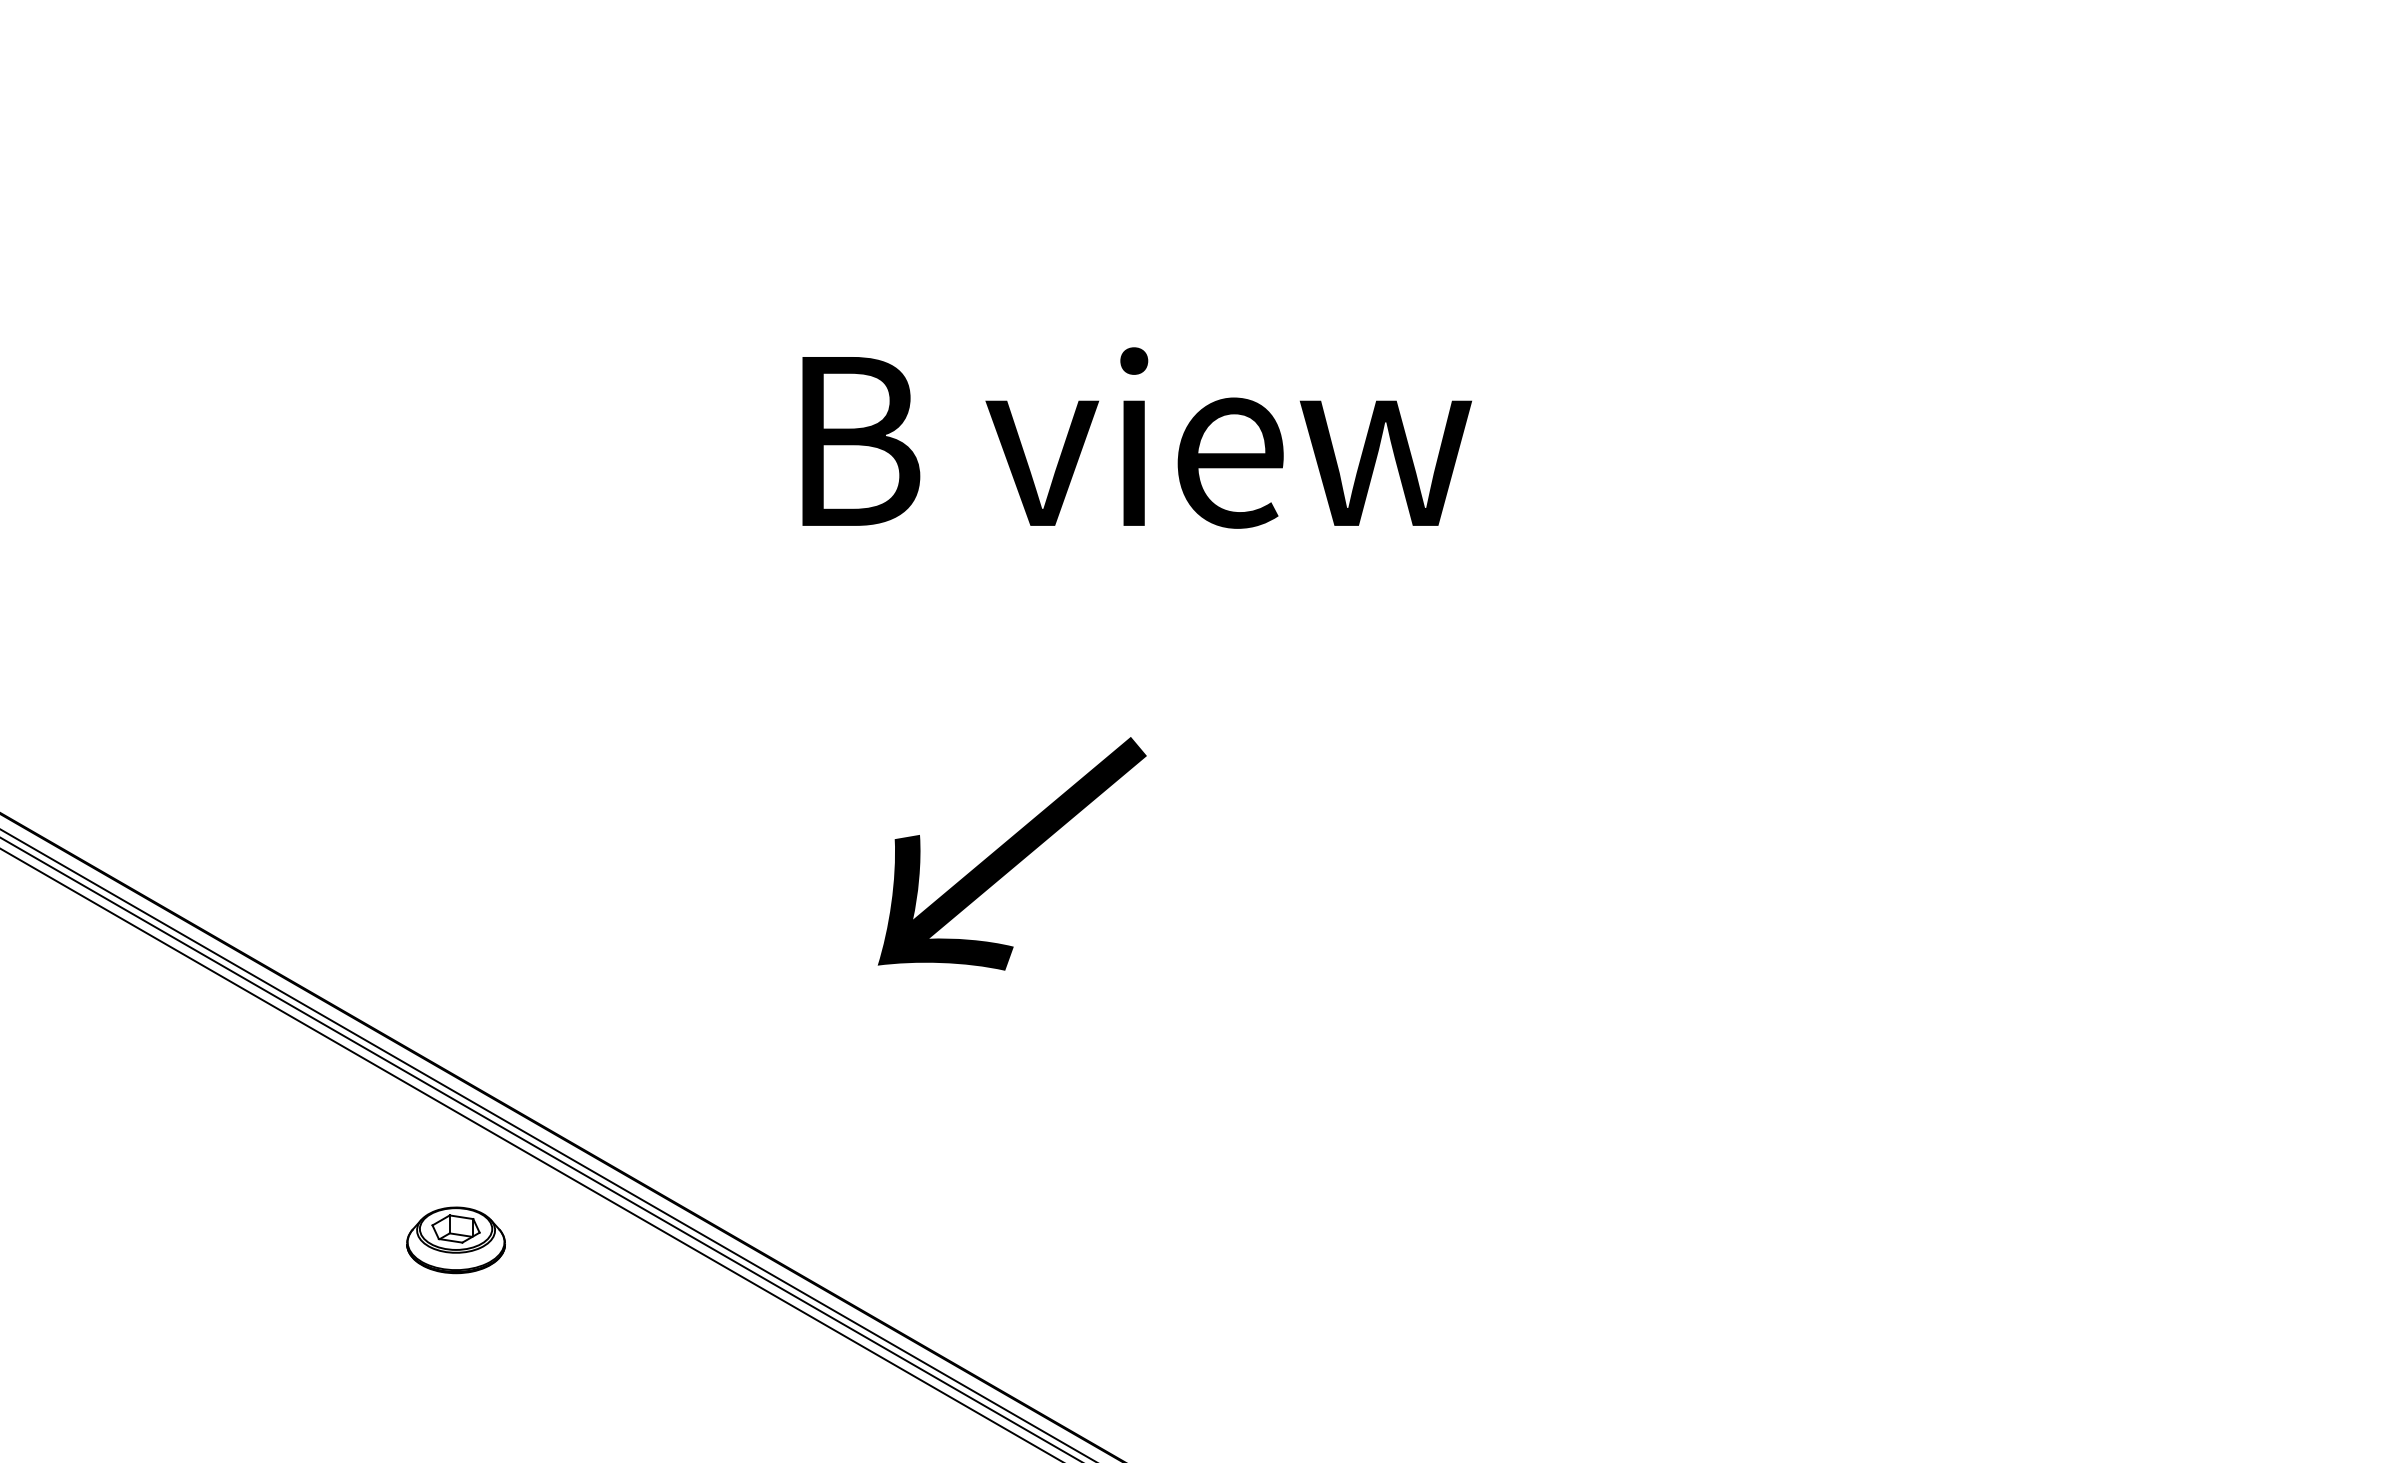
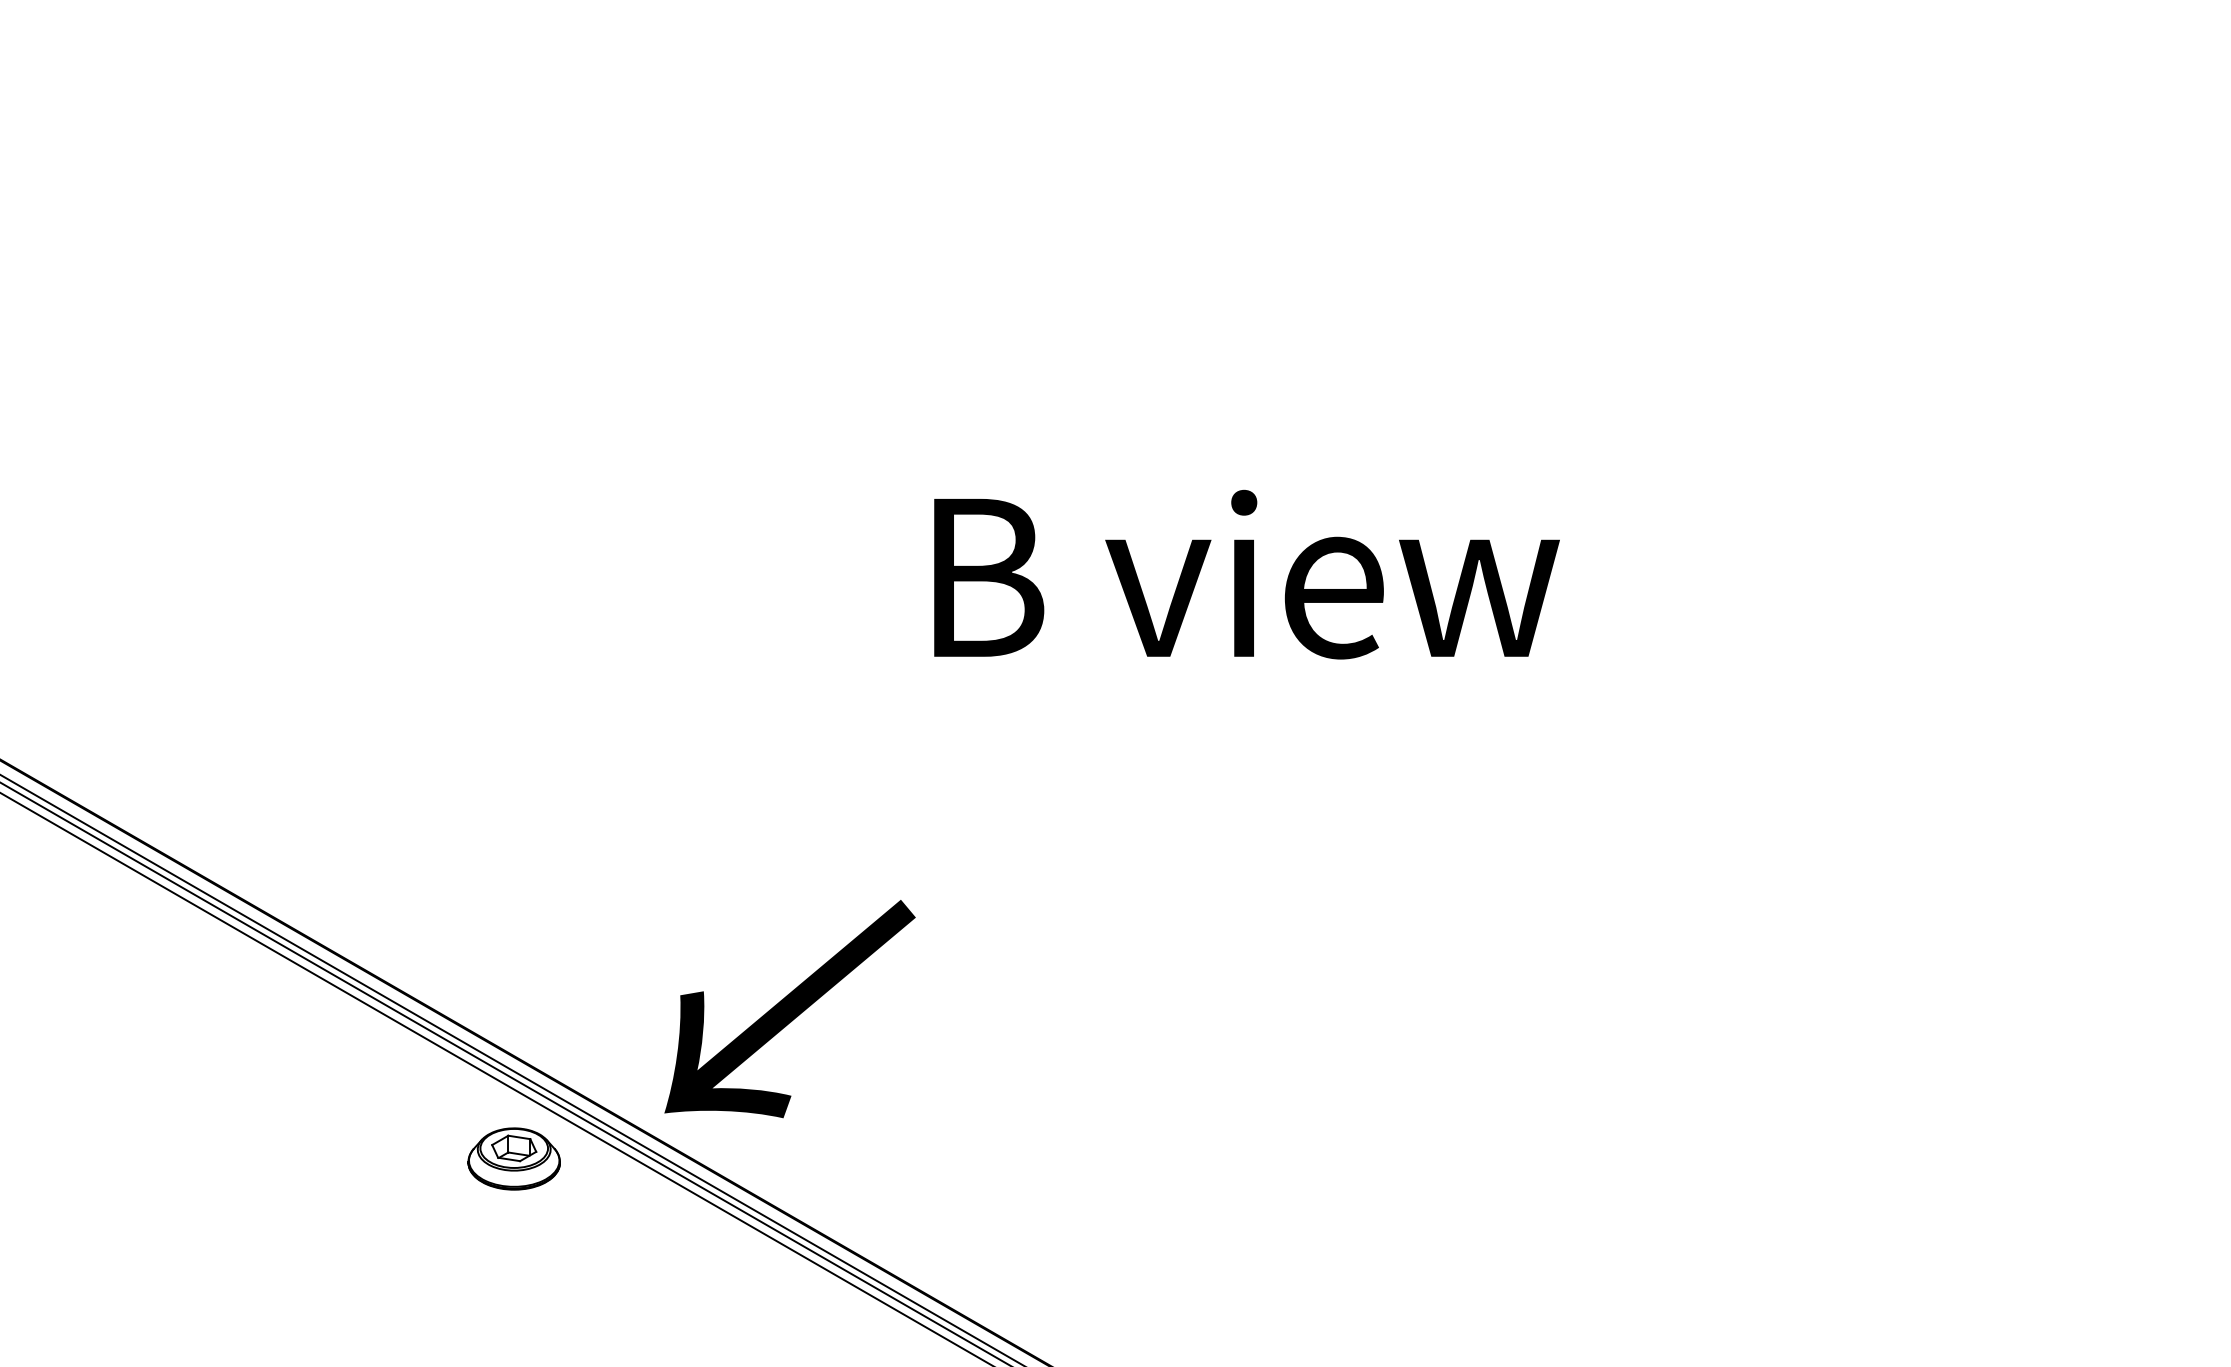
text: (1136, 437) -> (1246, 574), moved
text: (1011, 853) -> (789, 1008), moved
part: (455, 1240) -> (513, 1159), moved

